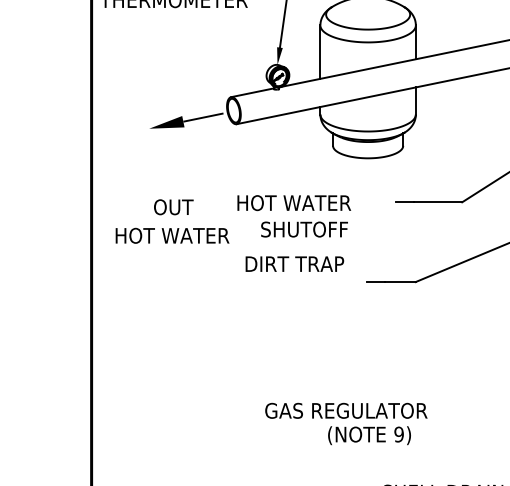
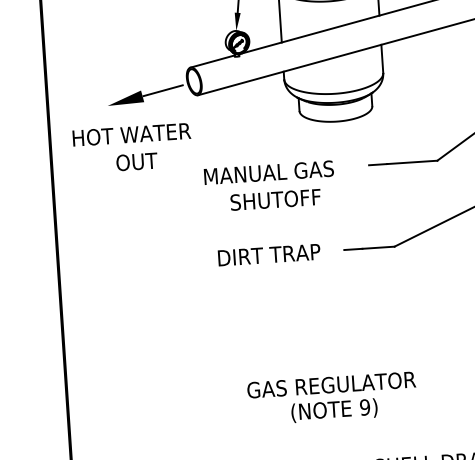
text: (300, 203) -> (269, 173), HOT WATER -> MANUAL GAS
text: (173, 207) -> (136, 162), moved
text: (172, 235) -> (131, 134), moved
text: (294, 263) -> (268, 254), moved
text: (369, 435) -> (334, 410), moved

